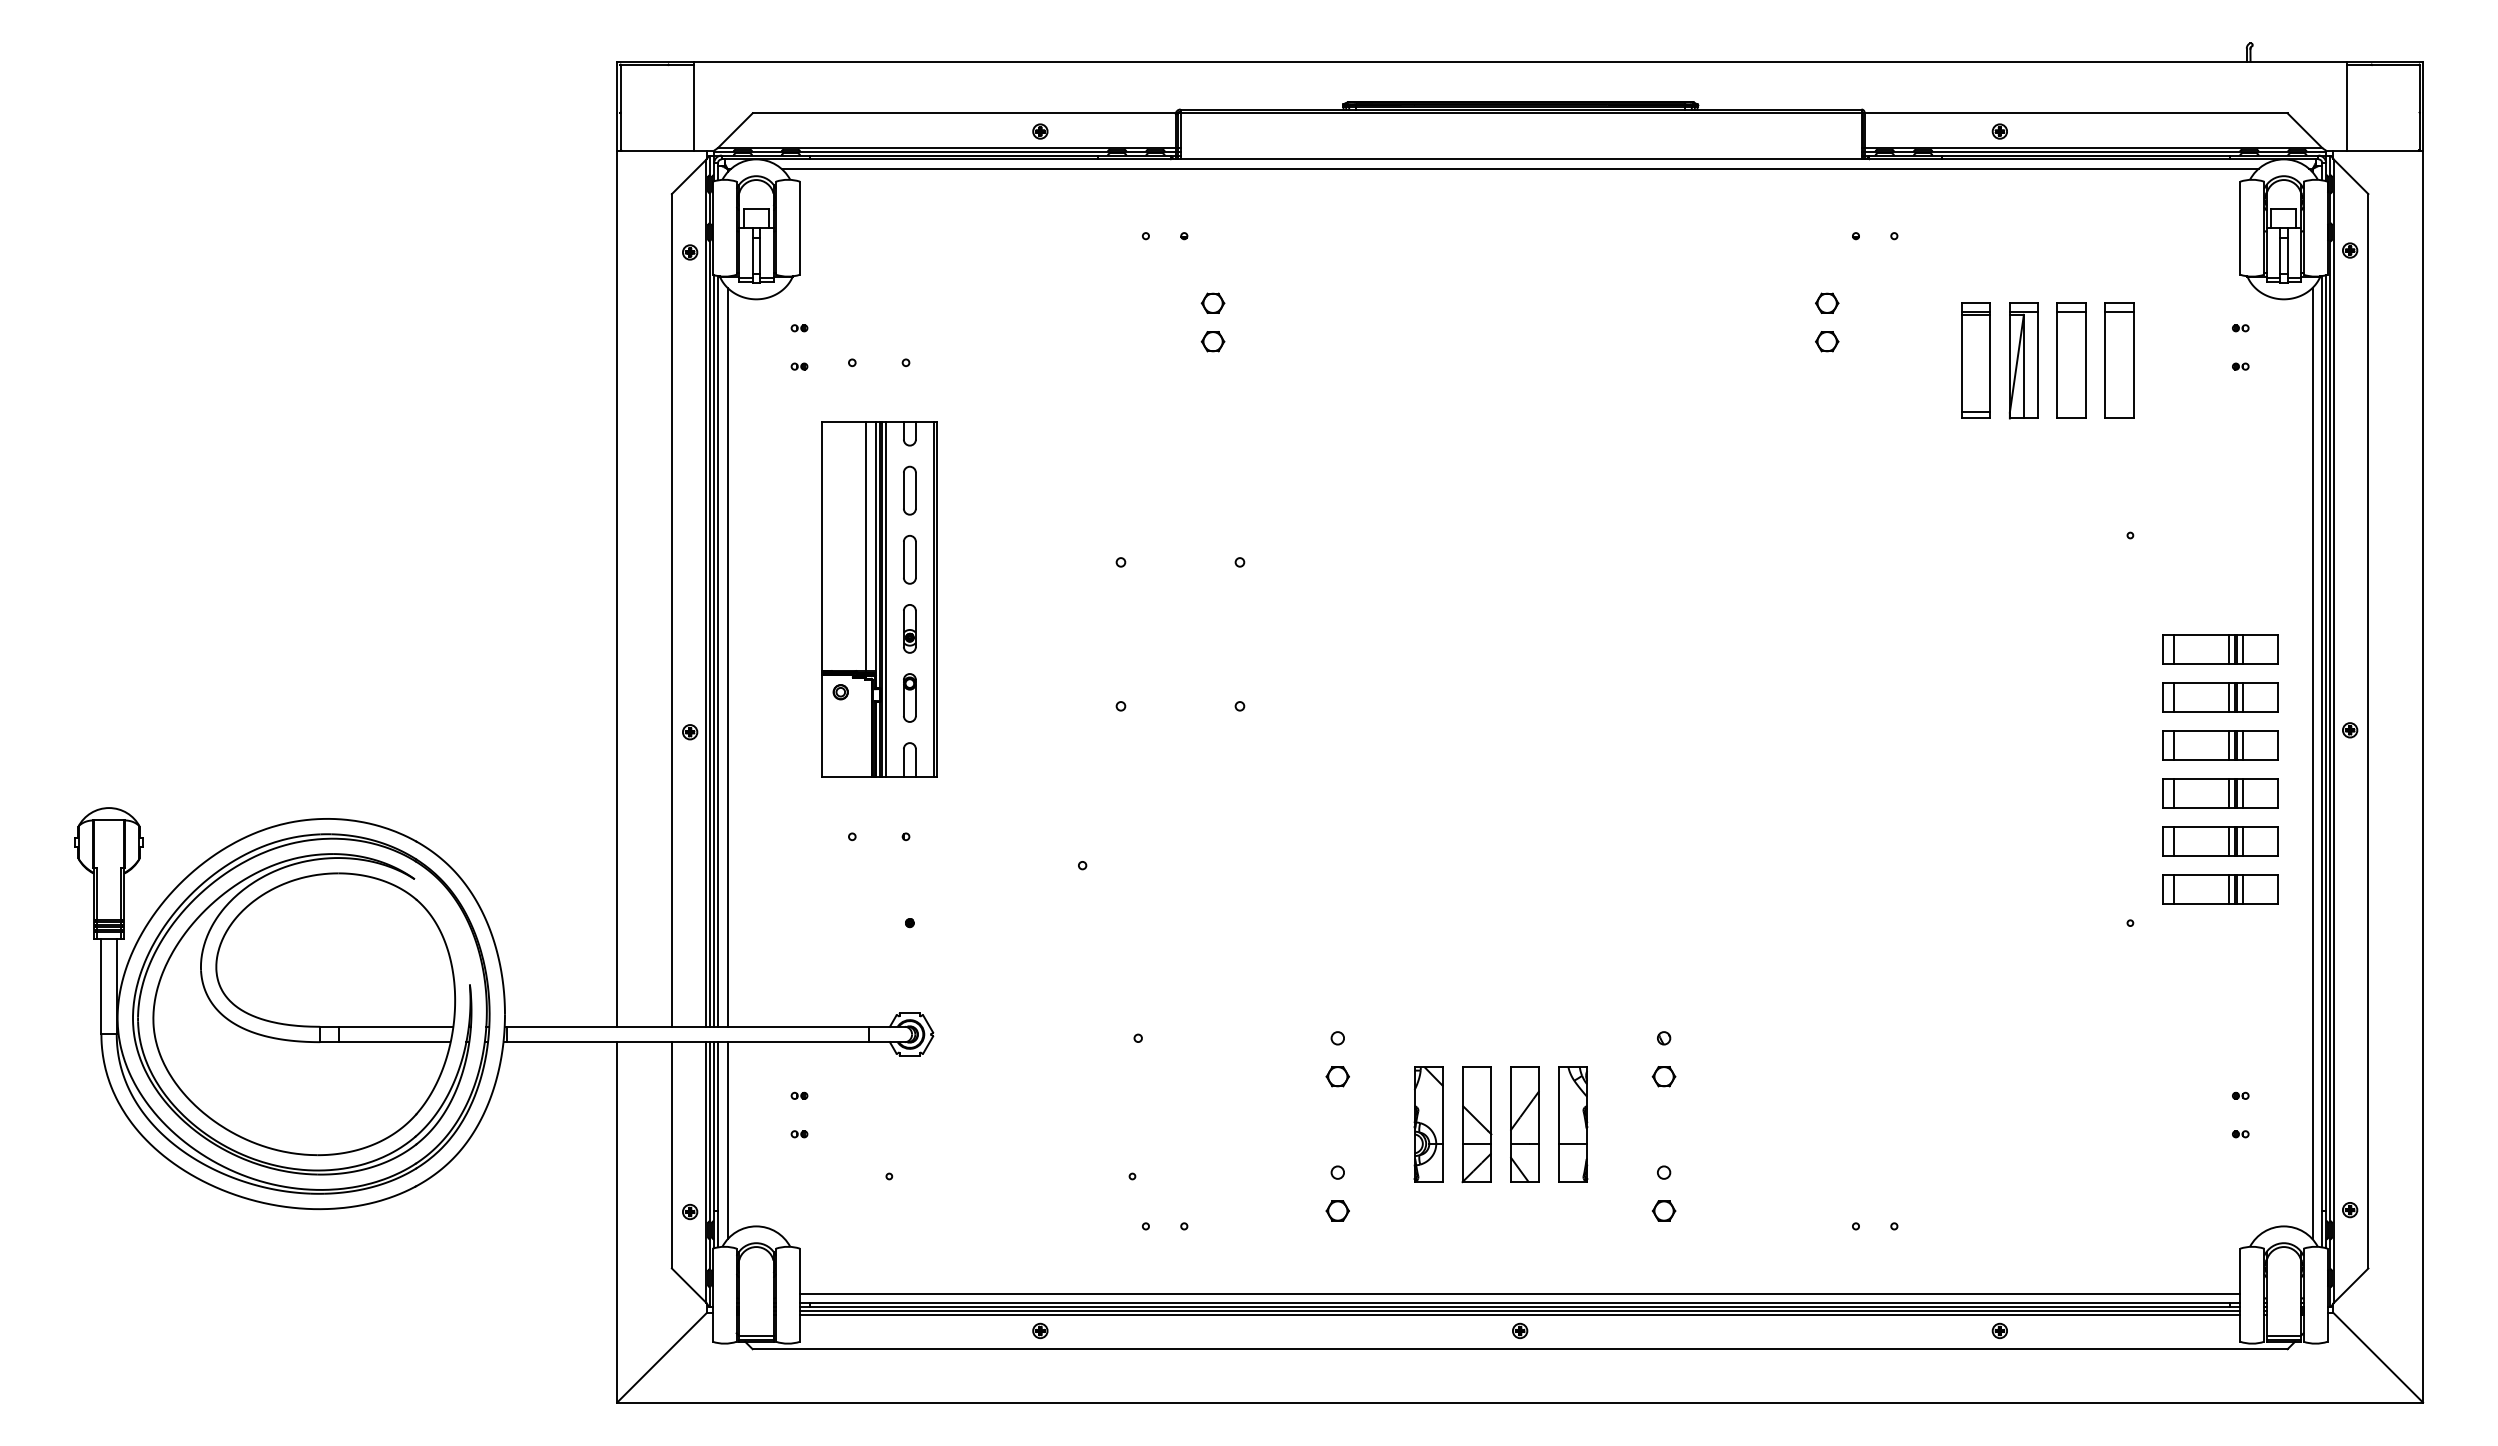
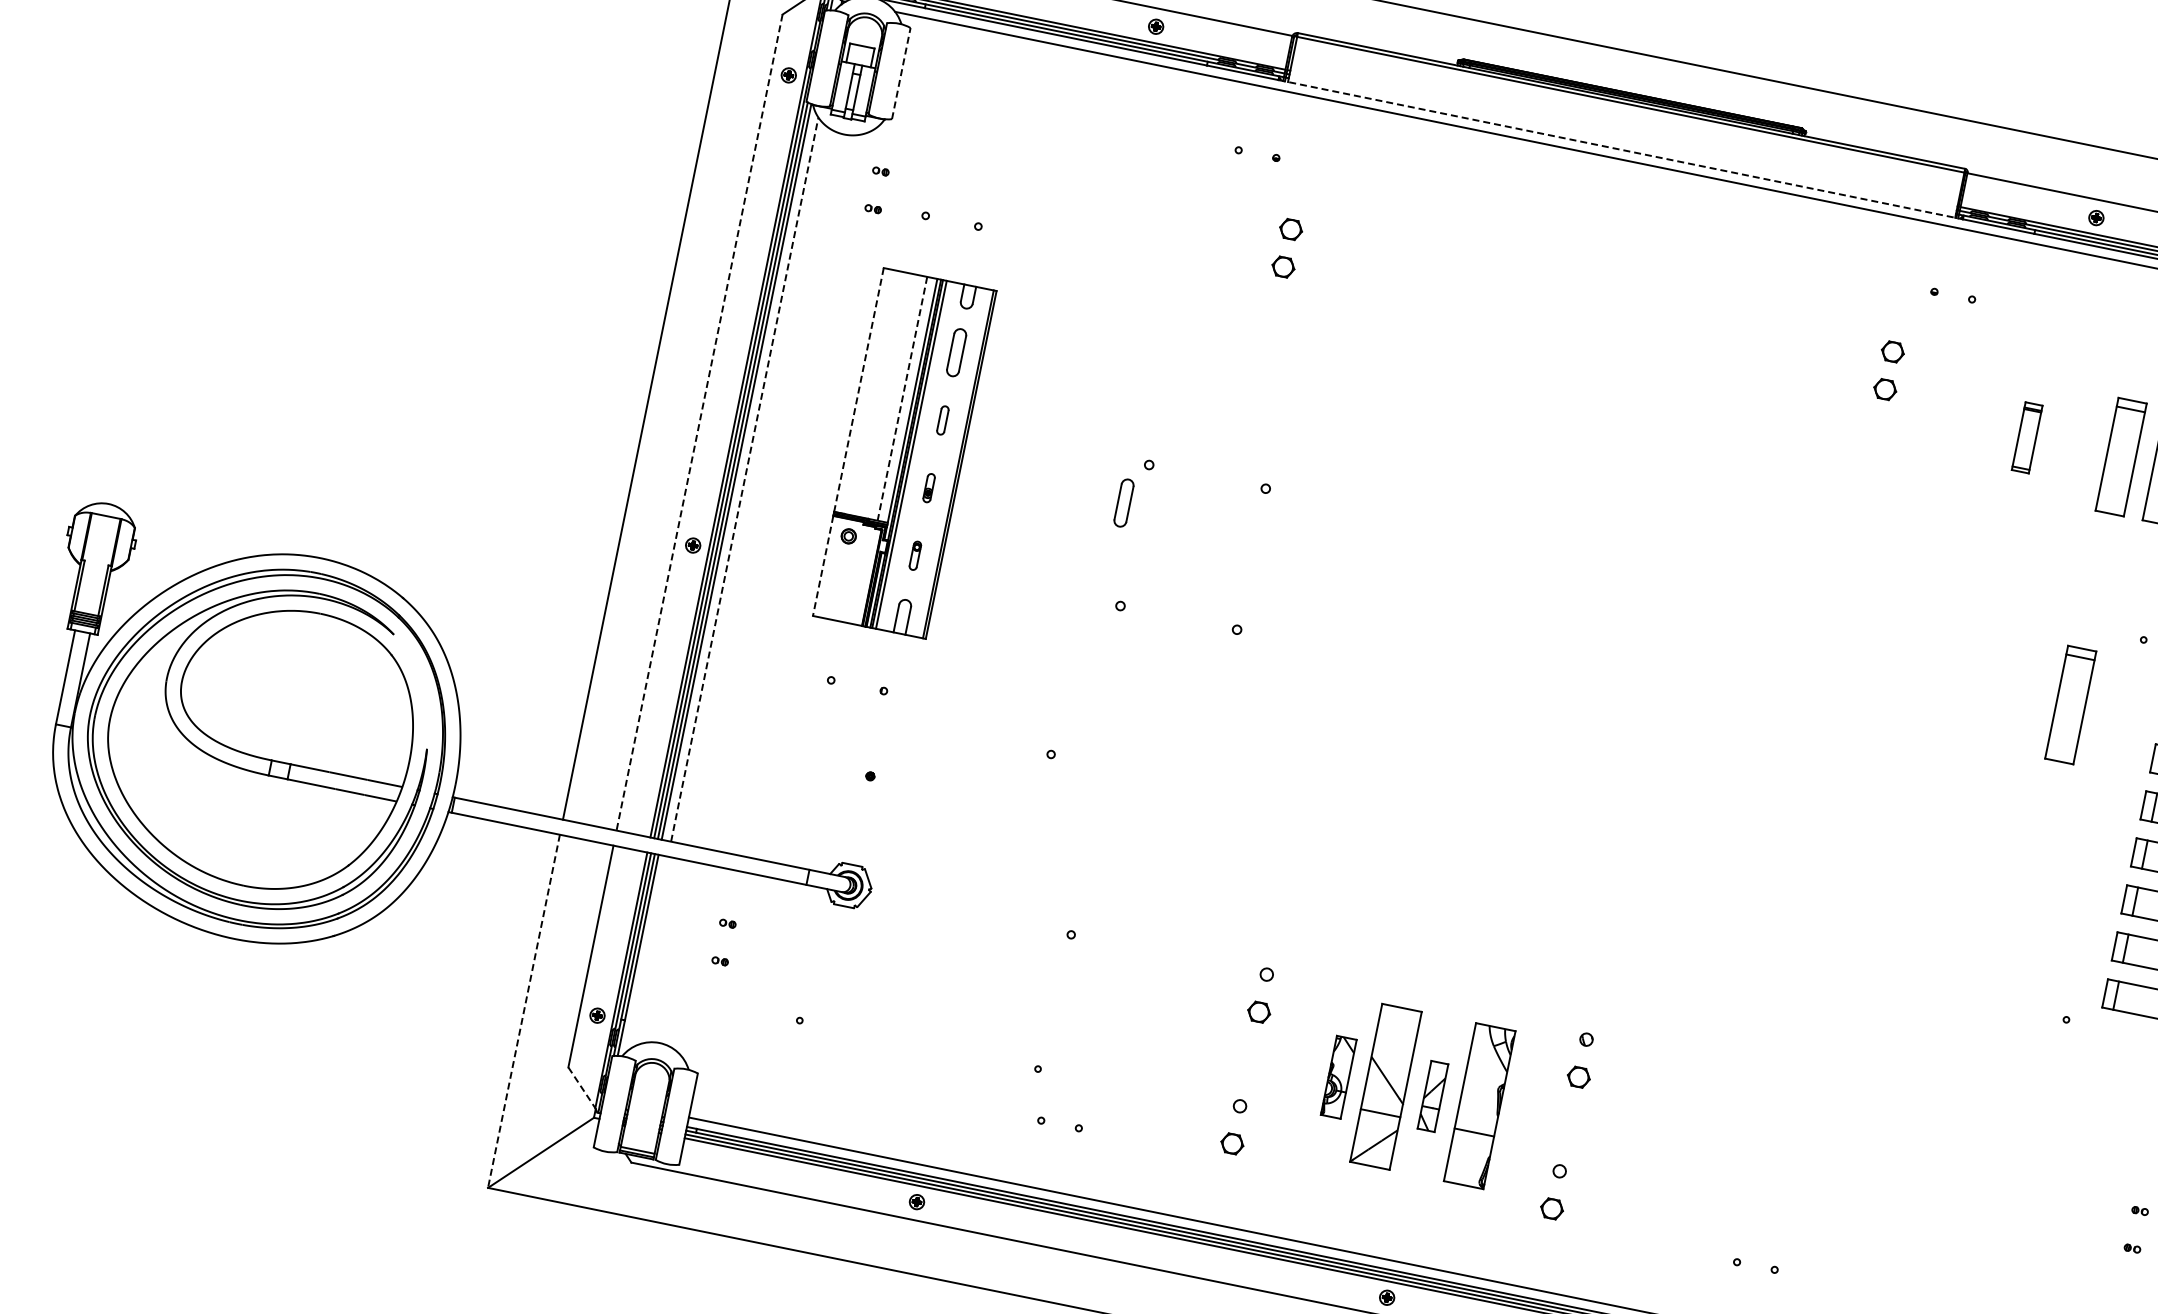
line: (1520, 159) -> (1621, 149), solid -> dashed
line: (800, 228) -> (901, 73), solid -> dashed
part: (1975, 360) -> (2026, 437), size x0.6
part: (2023, 360) -> (2073, 447), removed
line: (865, 547) -> (901, 399), solid -> dashed
part: (909, 559) -> (942, 420), size x0.6
line: (821, 599) -> (848, 441), solid -> dashed
part: (1103, 604) -> (1123, 502), added
line: (671, 610) -> (699, 422), solid -> dashed
part: (2071, 613) -> (2070, 704), added
part: (909, 628) -> (928, 487), size x0.6
line: (727, 656) -> (744, 478), solid -> dashed
part: (909, 697) -> (915, 555), size x0.6
part: (1428, 1124) -> (1338, 1077), size x0.7
part: (1476, 1124) -> (1385, 1086), size x1.4
part: (1524, 1124) -> (1432, 1096), size x0.6
part: (1573, 1124) -> (1480, 1106), size x1.4
line: (727, 1140) -> (648, 953), removed
line: (617, 1222) -> (524, 1011), solid -> dashed
line: (689, 1286) -> (582, 1088), solid -> dashed

